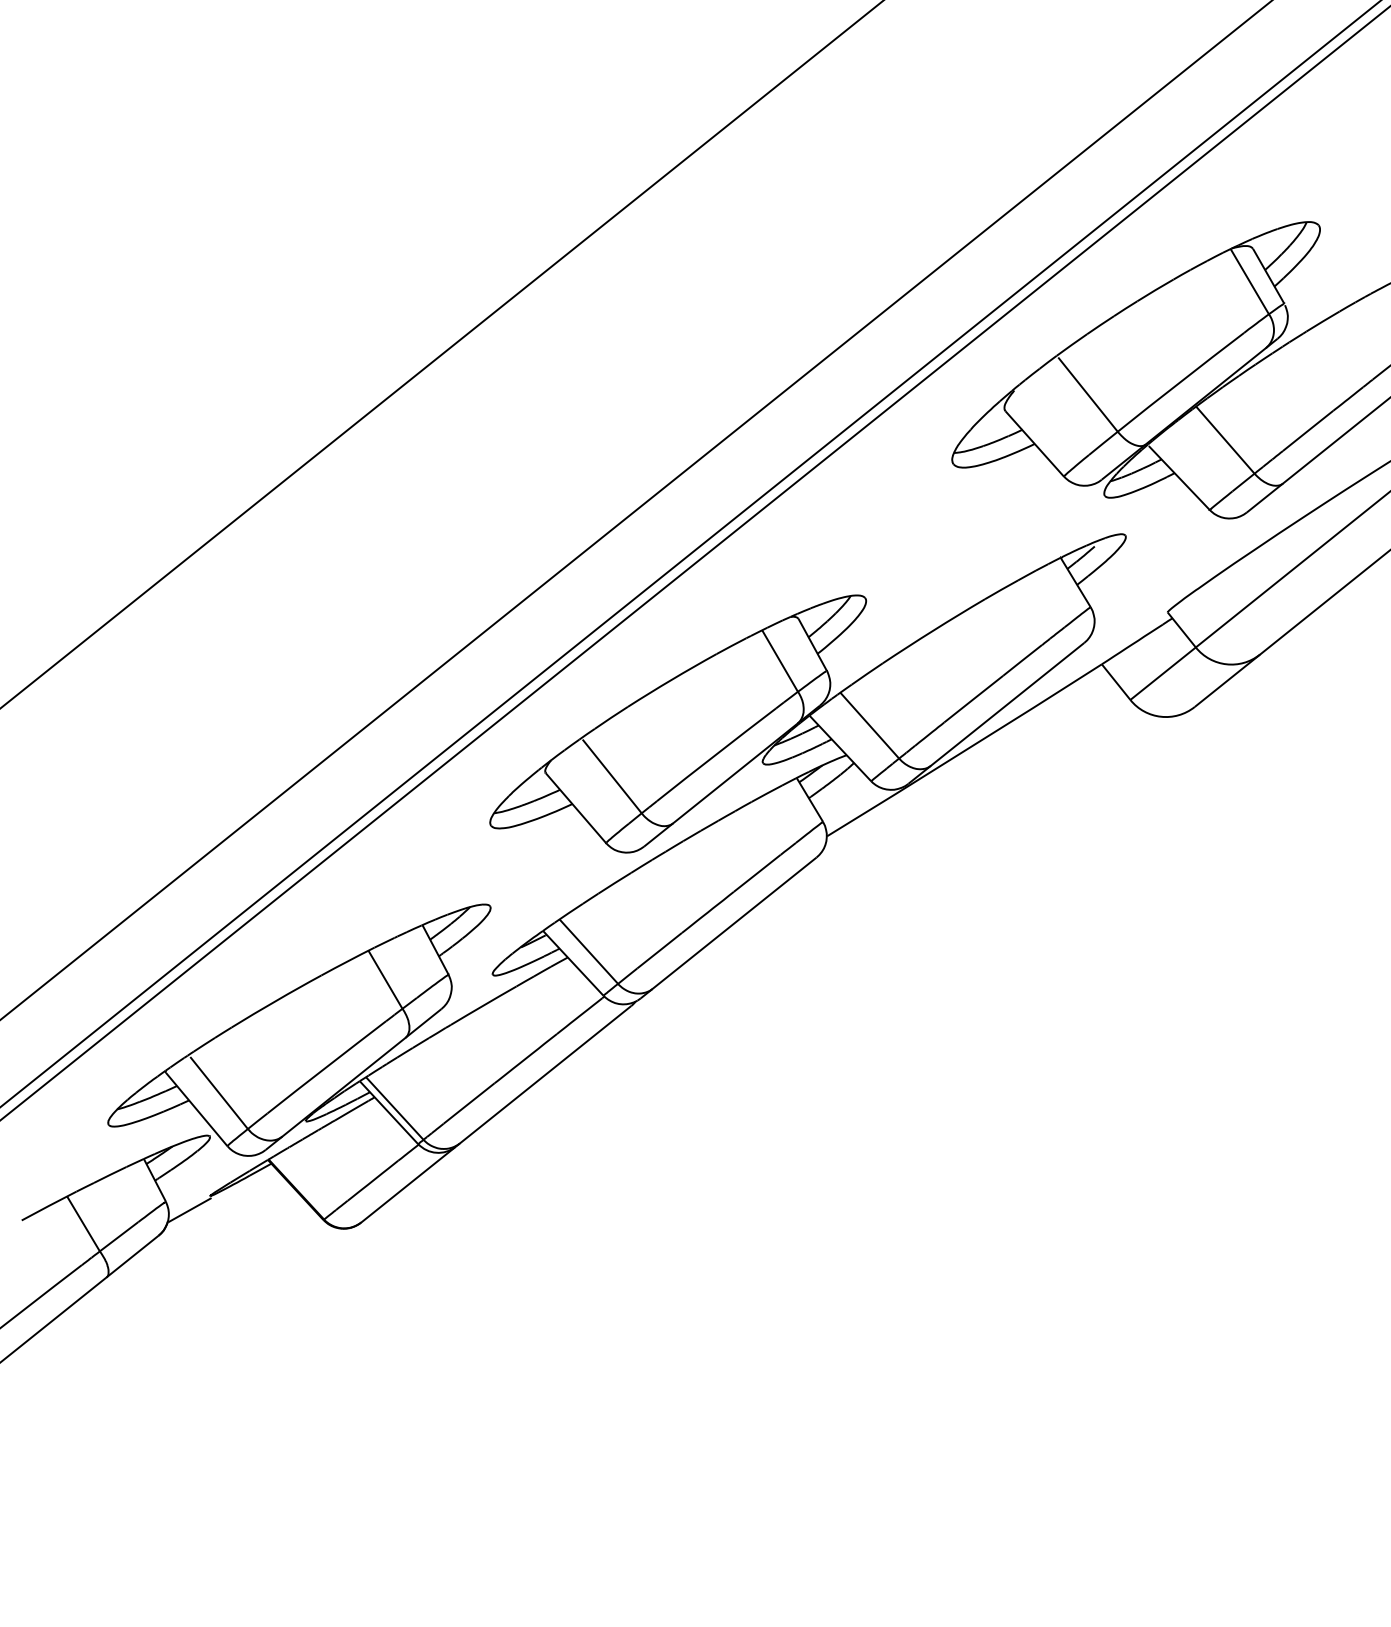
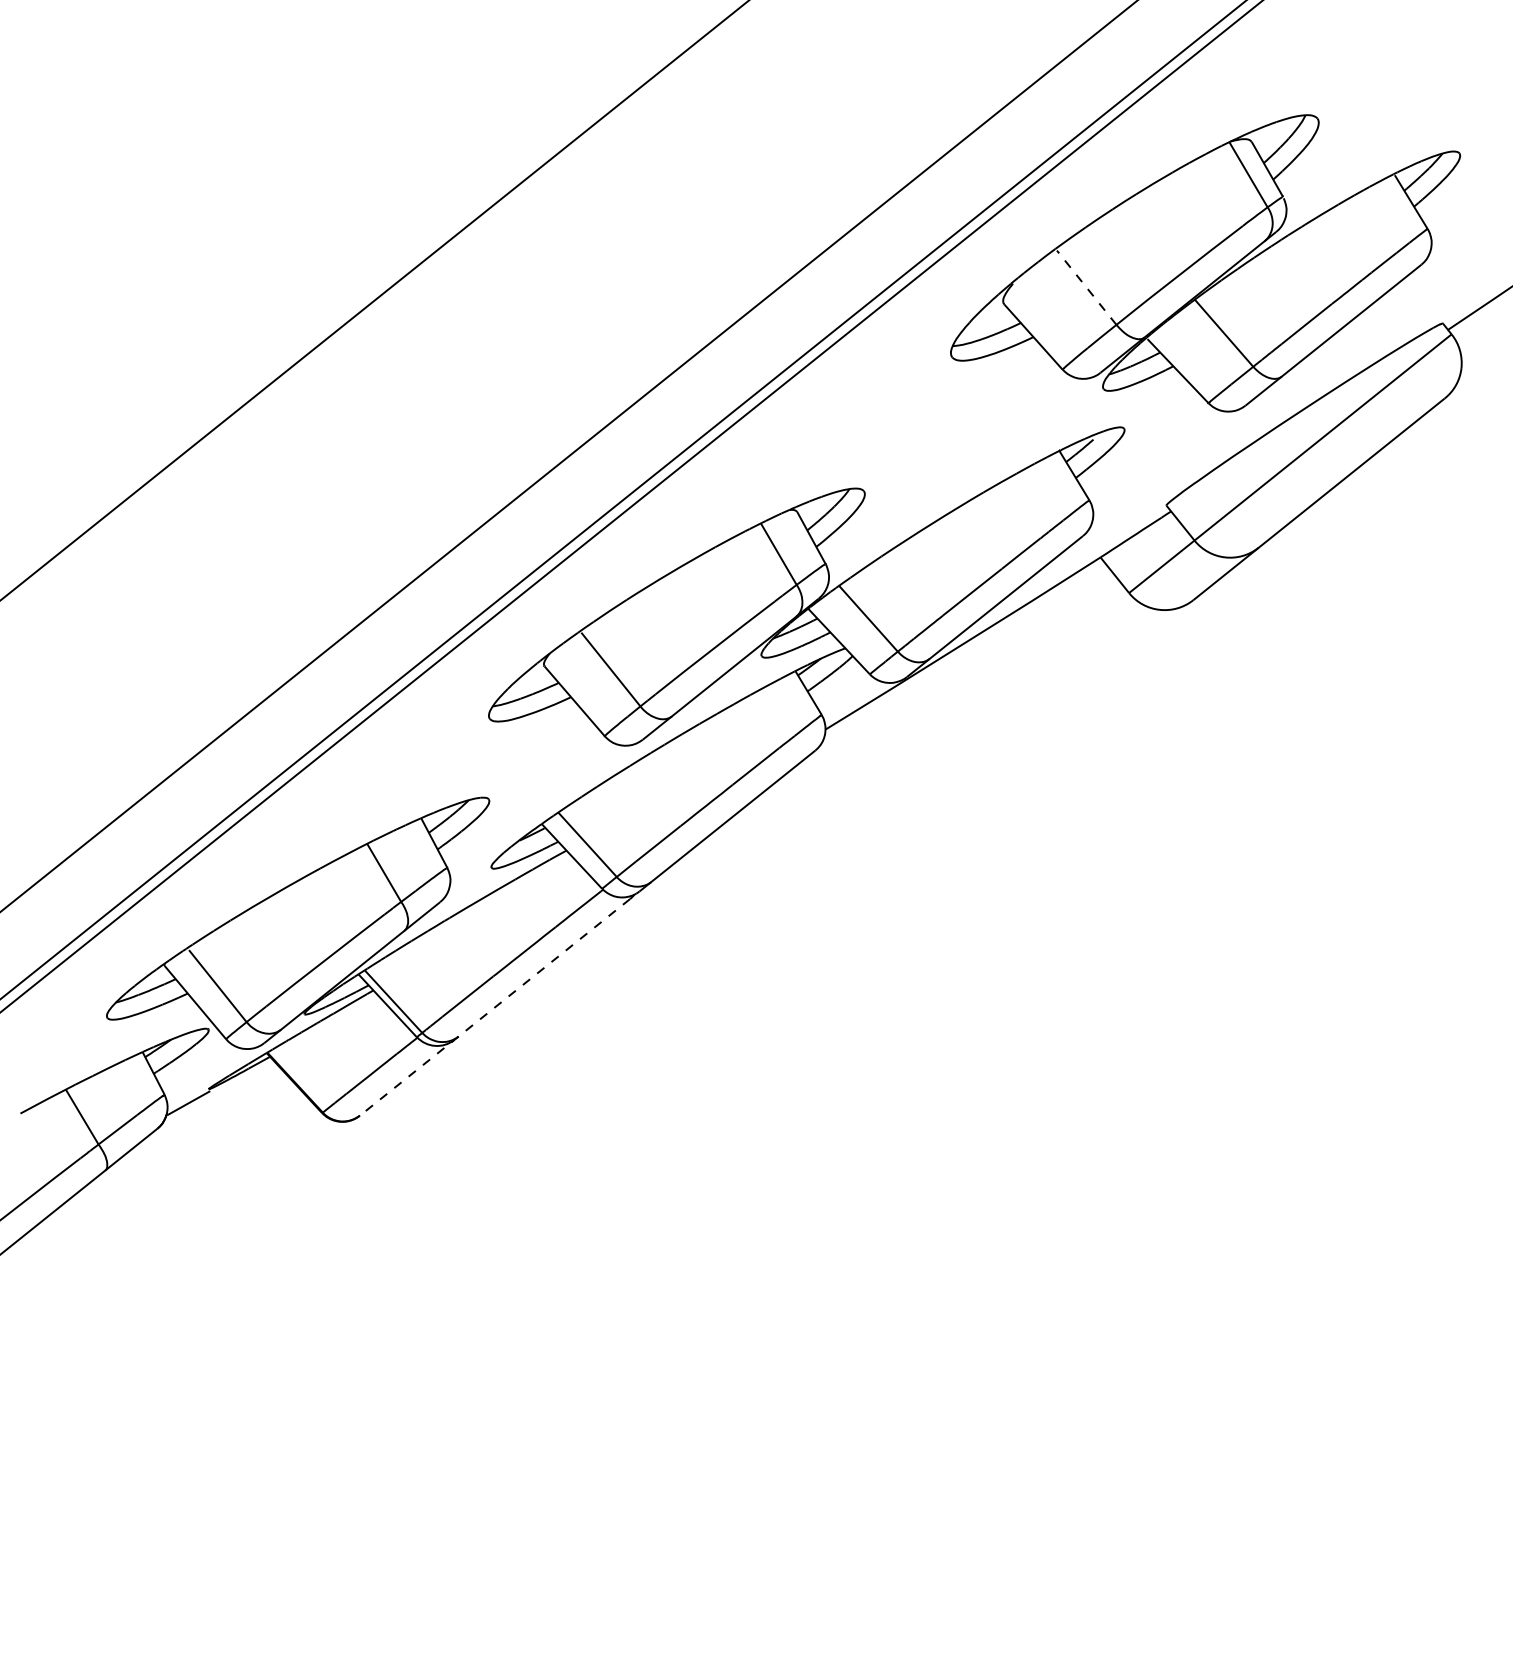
line: (1087, 394) -> (1086, 287), solid -> dashed
line: (495, 1114) -> (494, 1007), solid -> dashed

